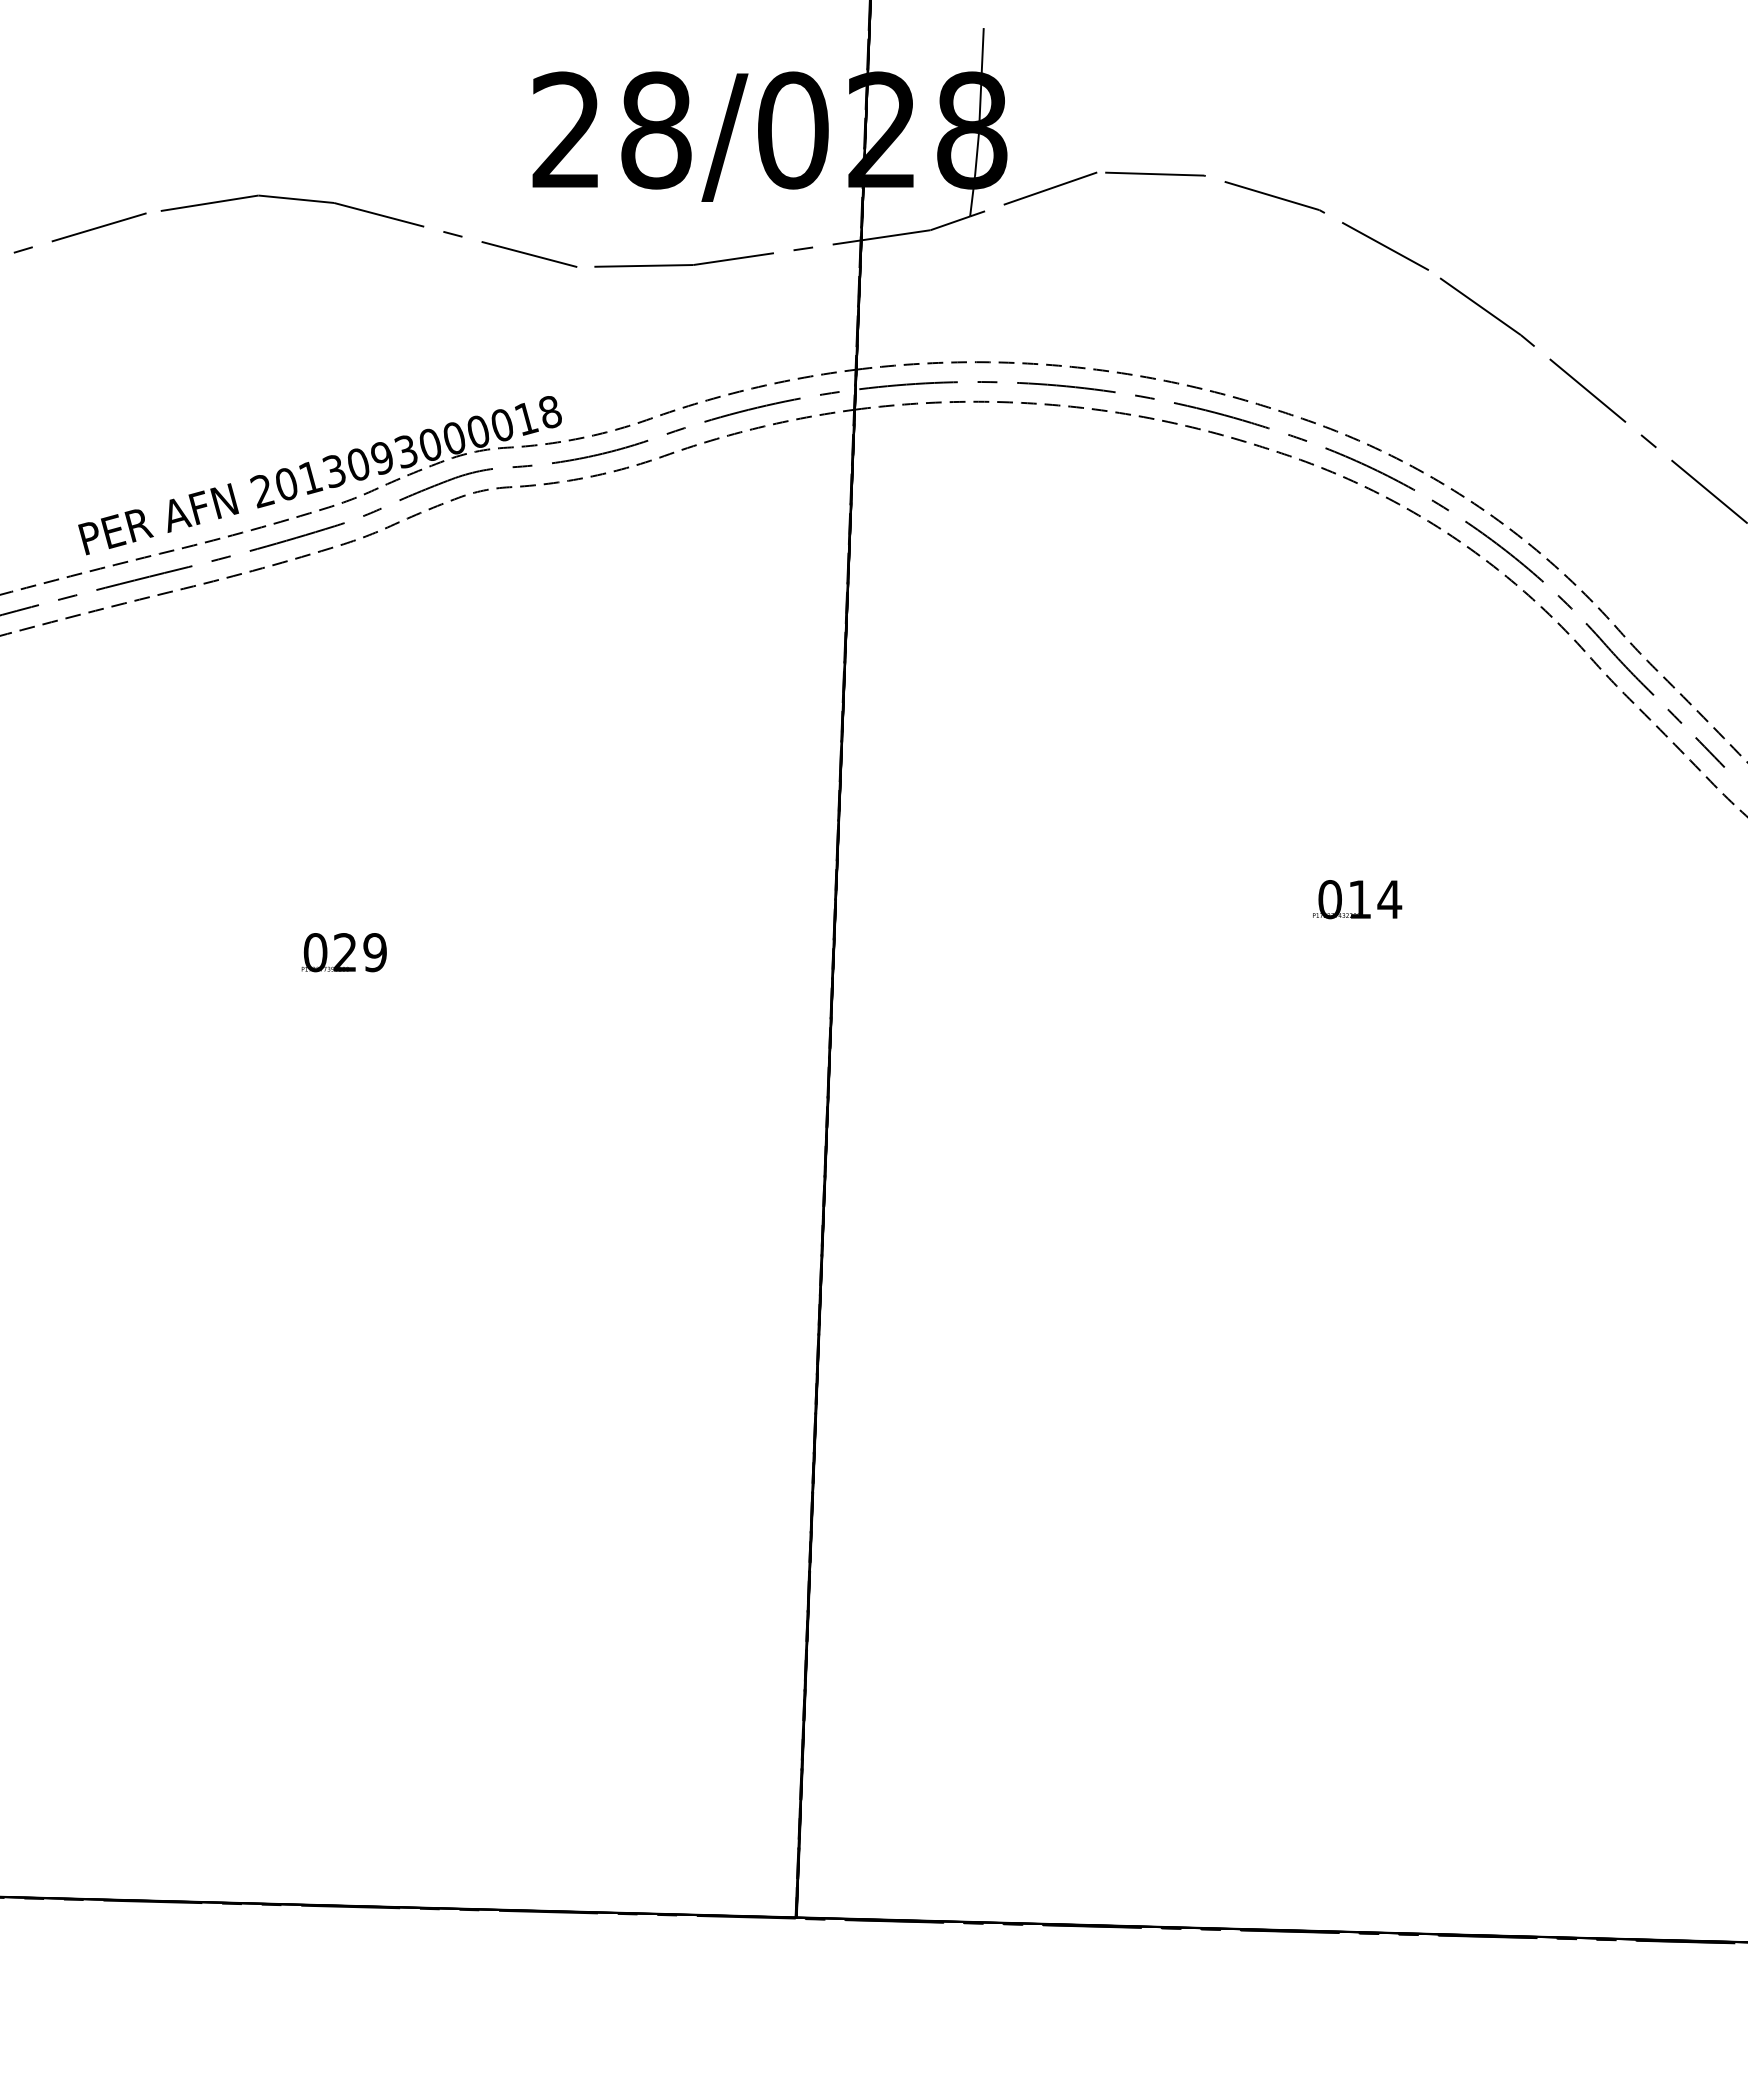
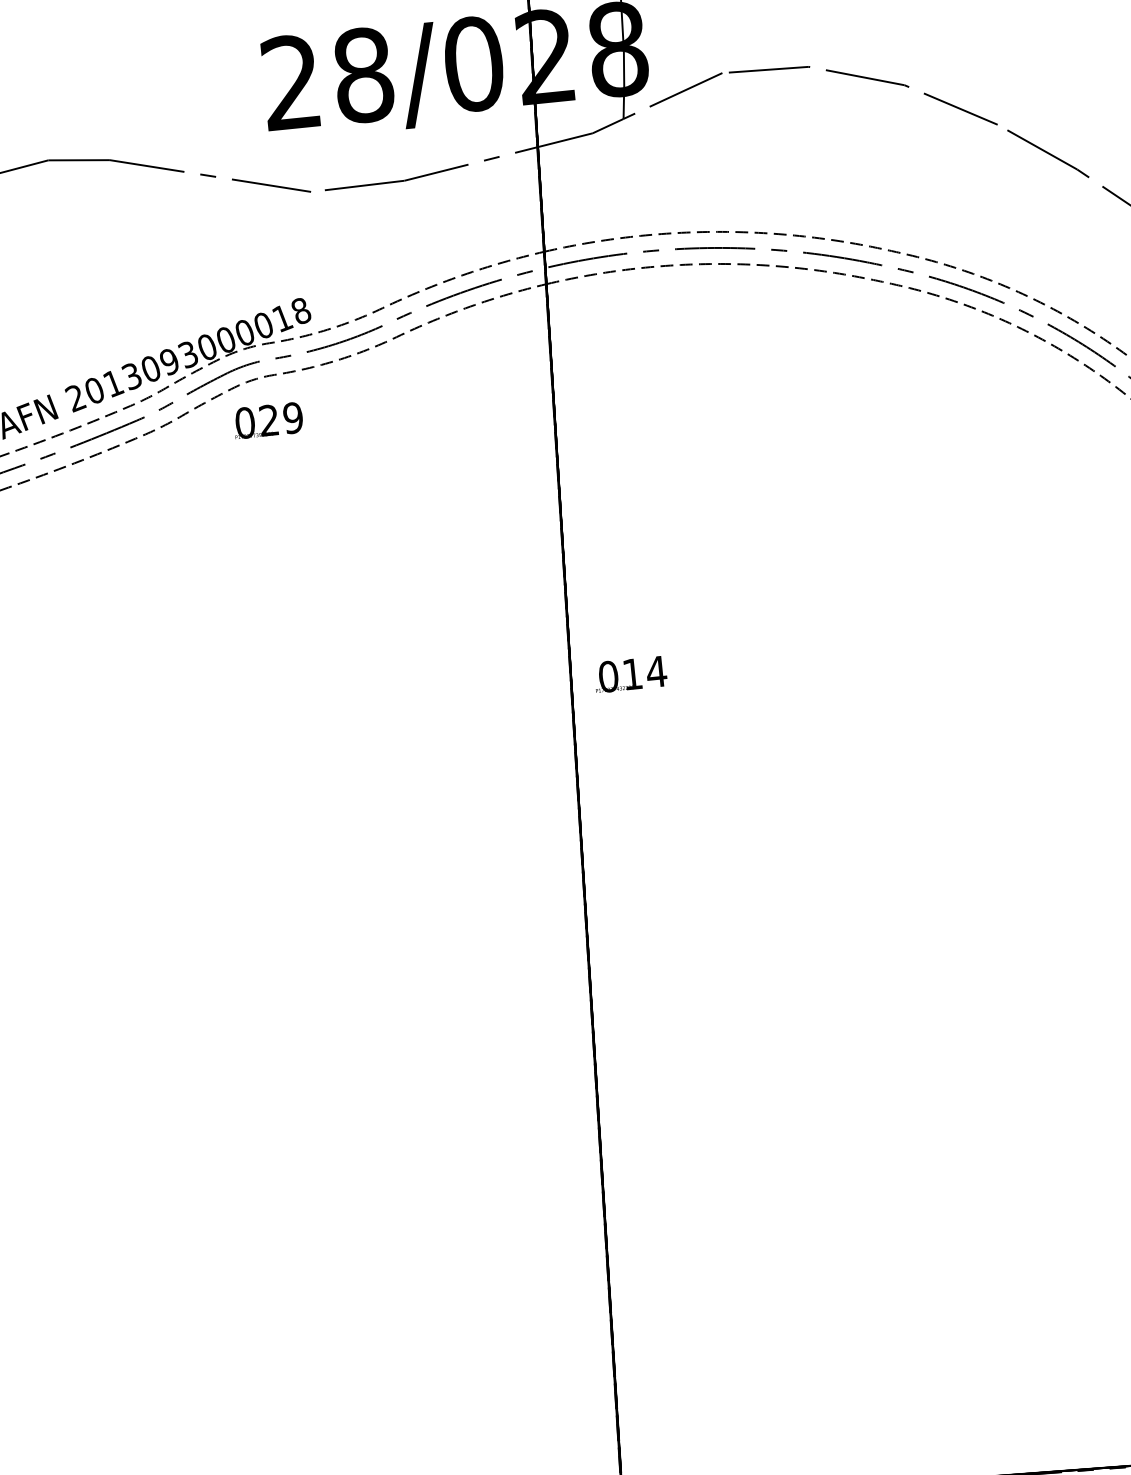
text: (1357, 899) -> (630, 674), moved
text: (343, 952) -> (267, 420), moved

